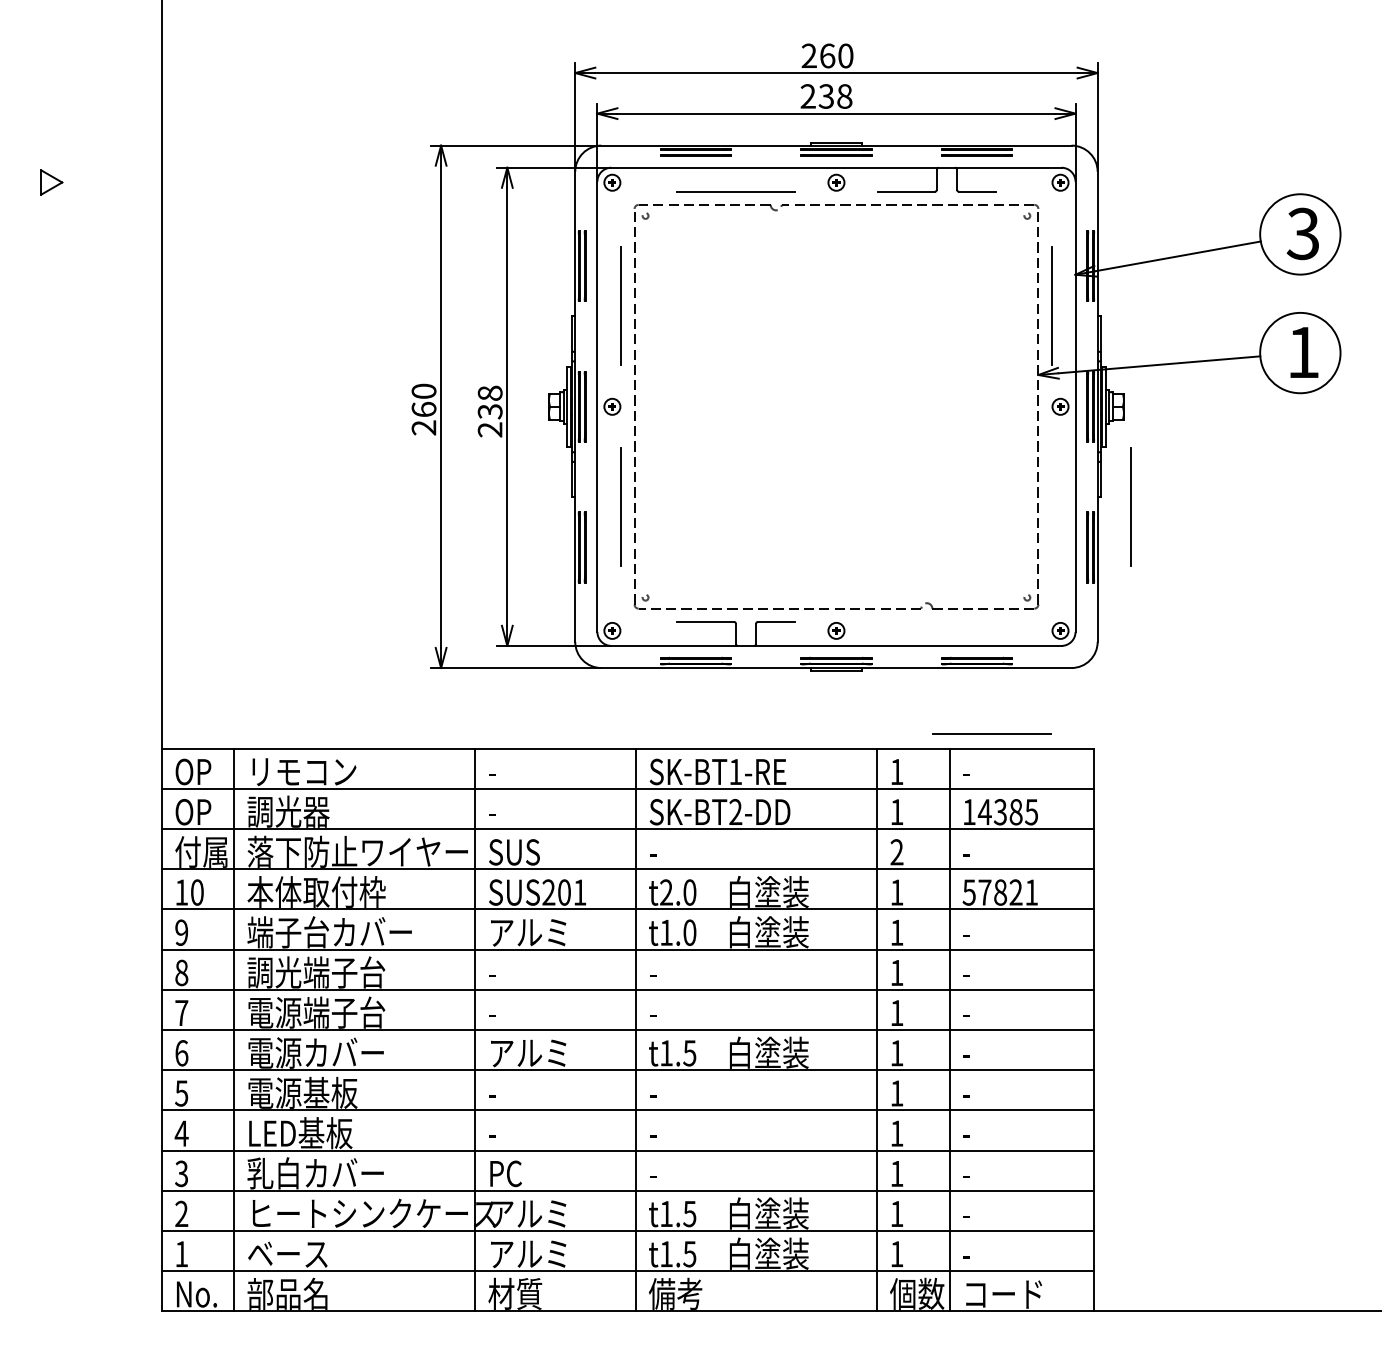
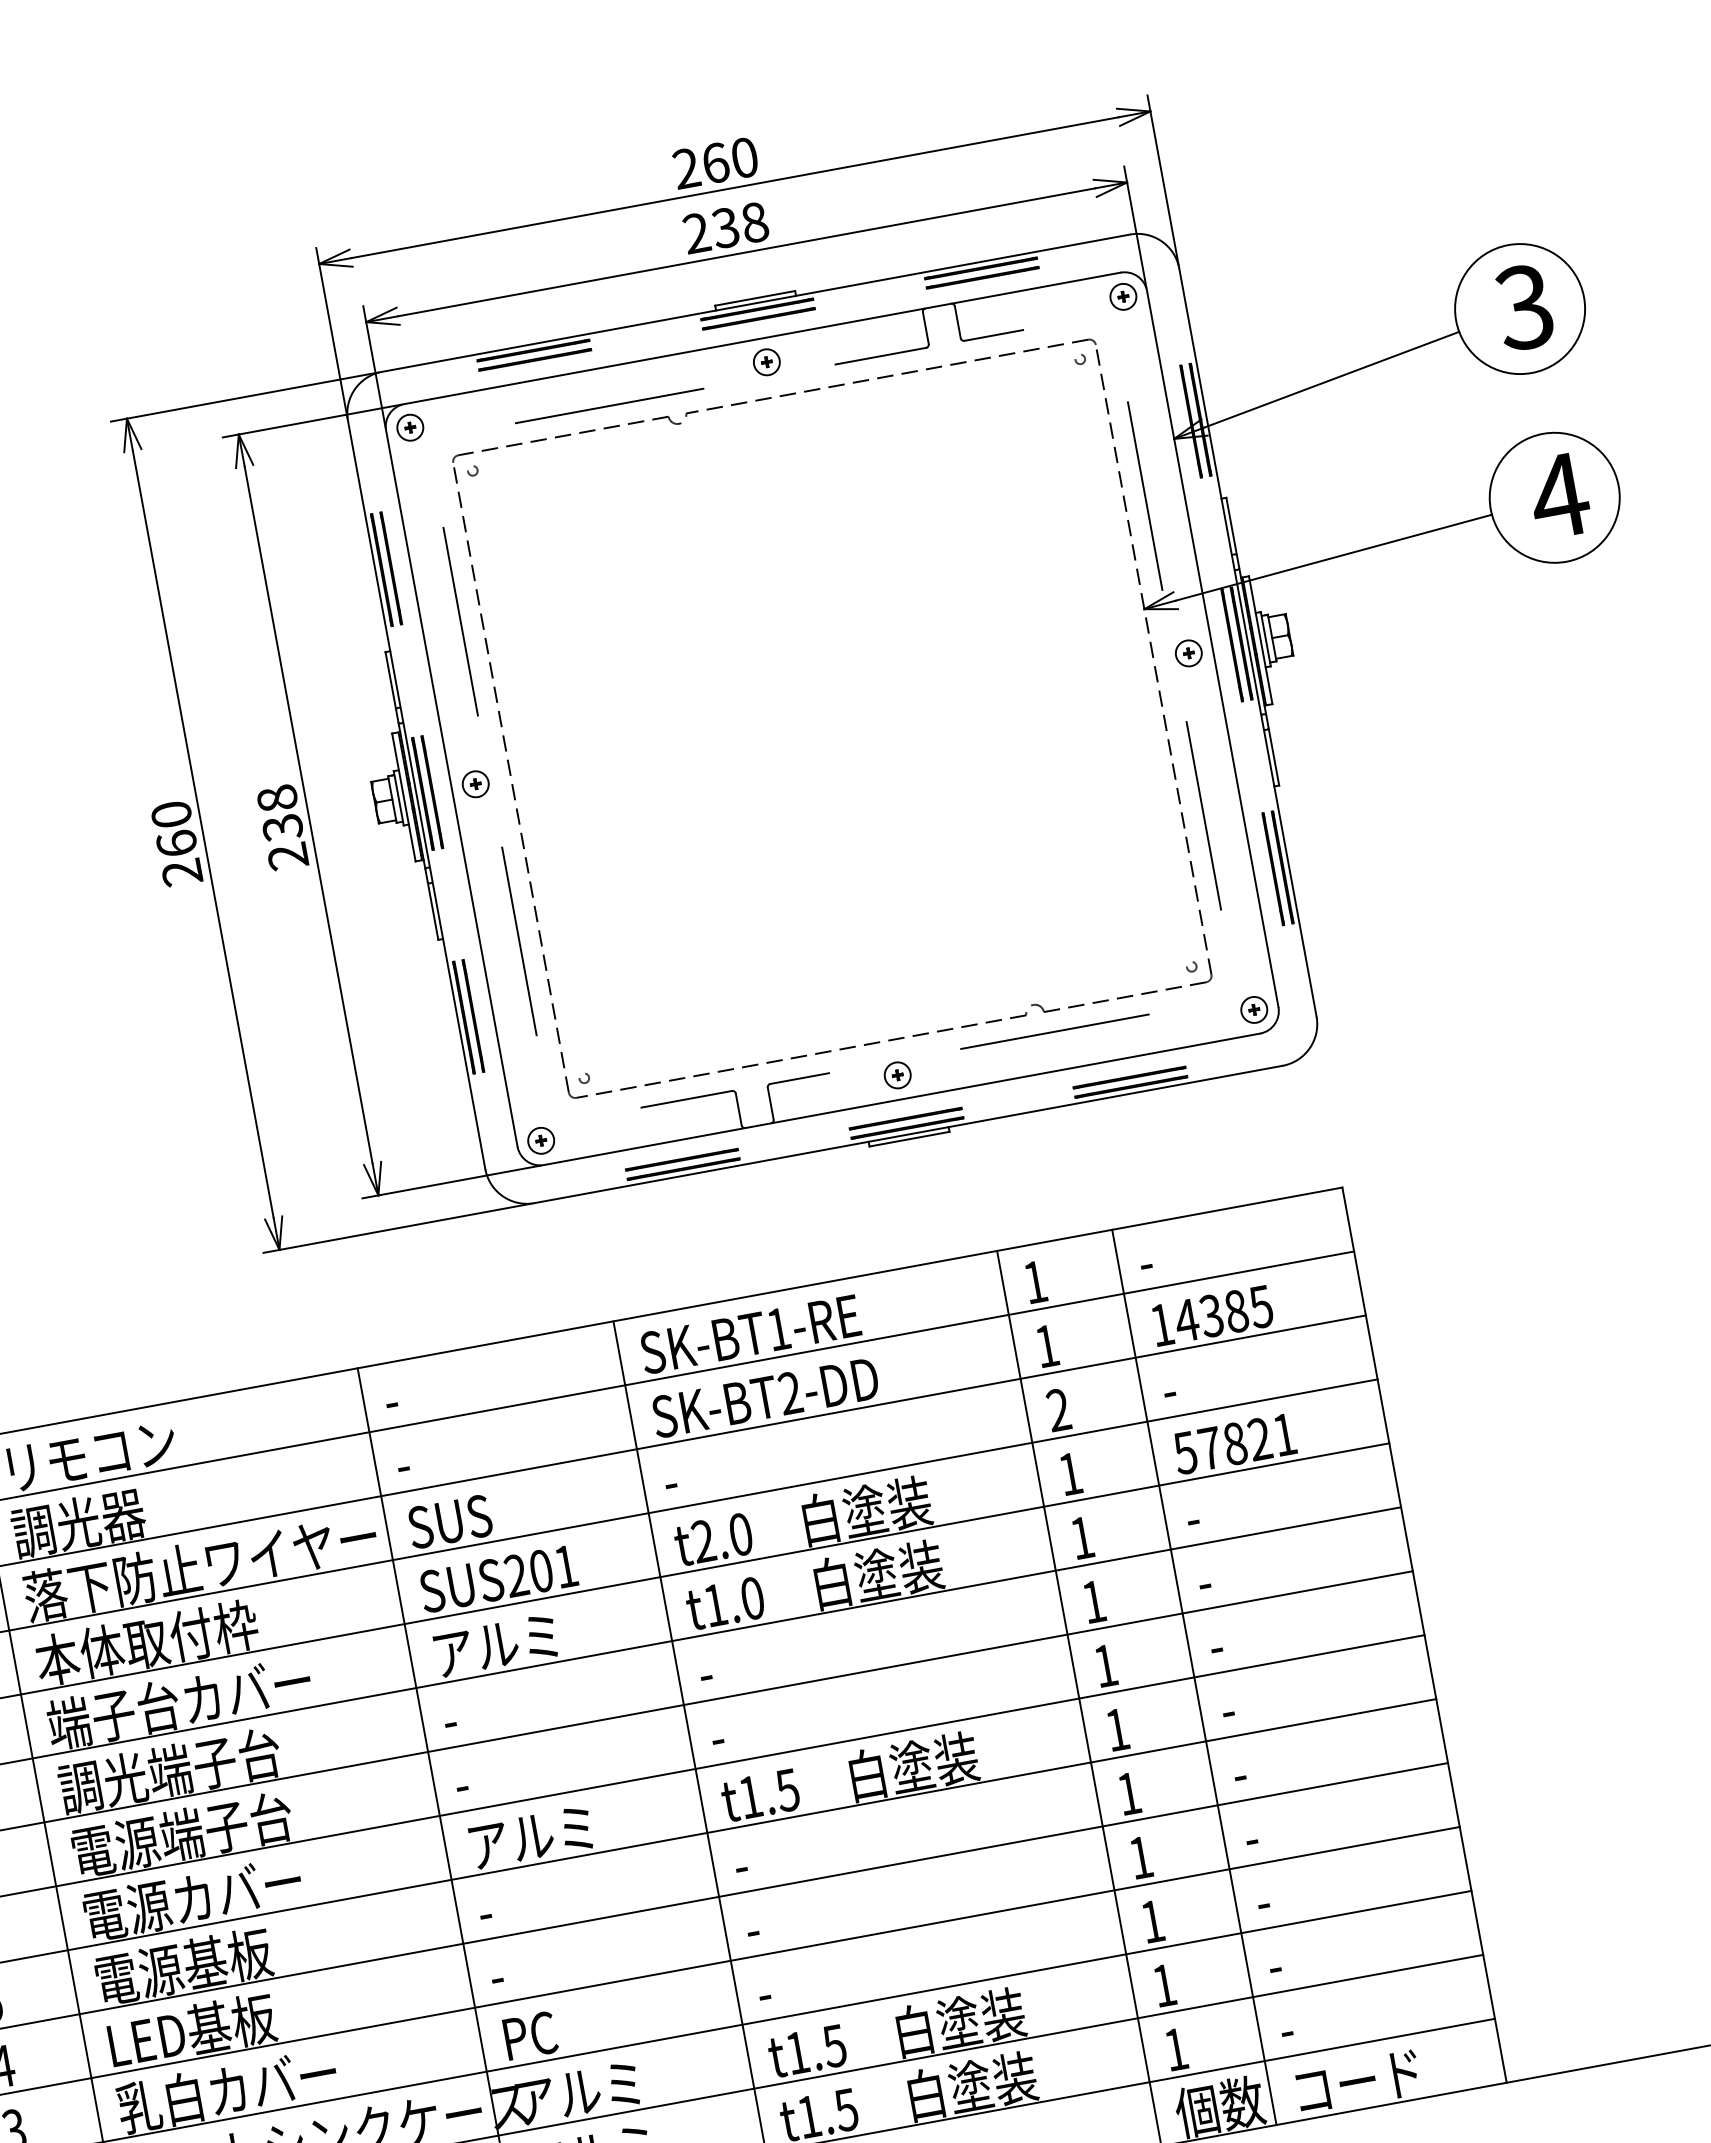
text: (1303, 352) -> (1559, 496), 1 -> 4
line: (1130, 506) -> (1203, 814), moved
line: (991, 733) -> (1054, 1031), moved

